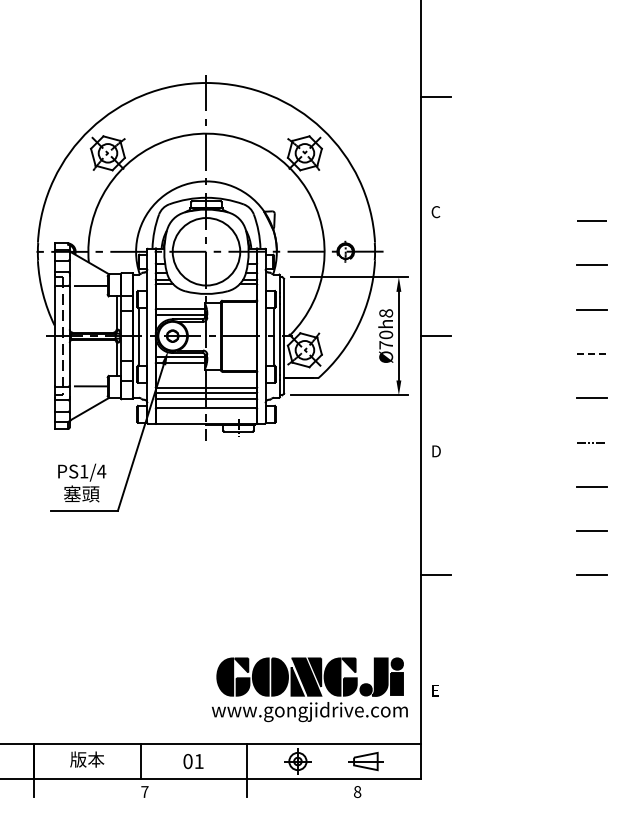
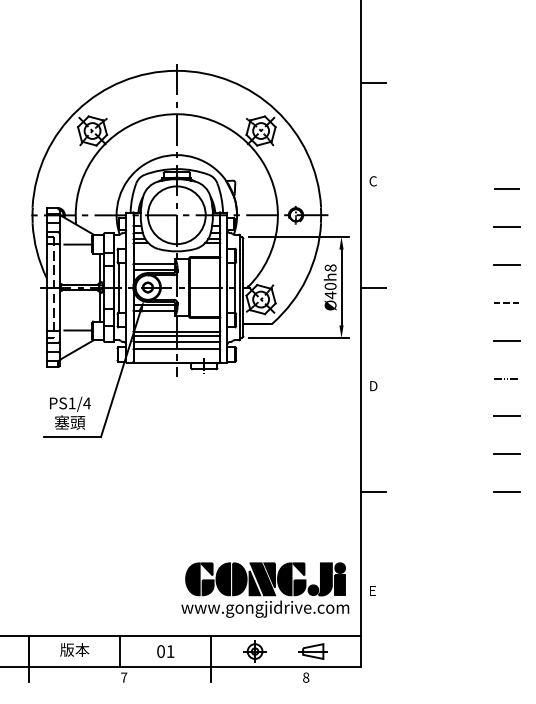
text: (386, 345) -> (330, 295), Ø70h8 -> Ø40h8

